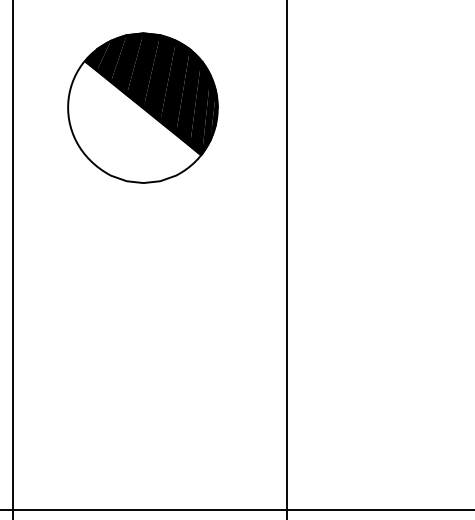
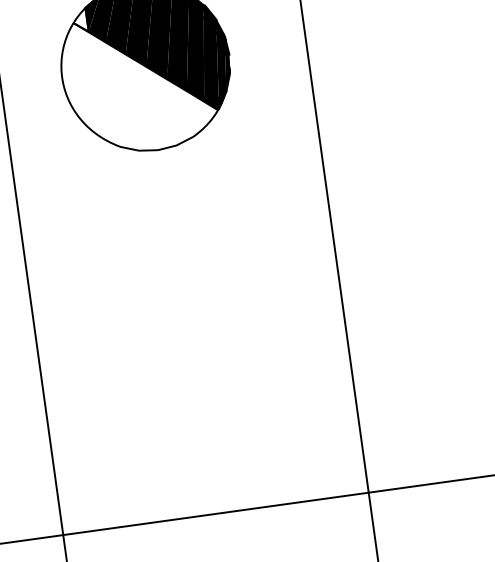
fill: (90, 59) -> (79, 20), removed

